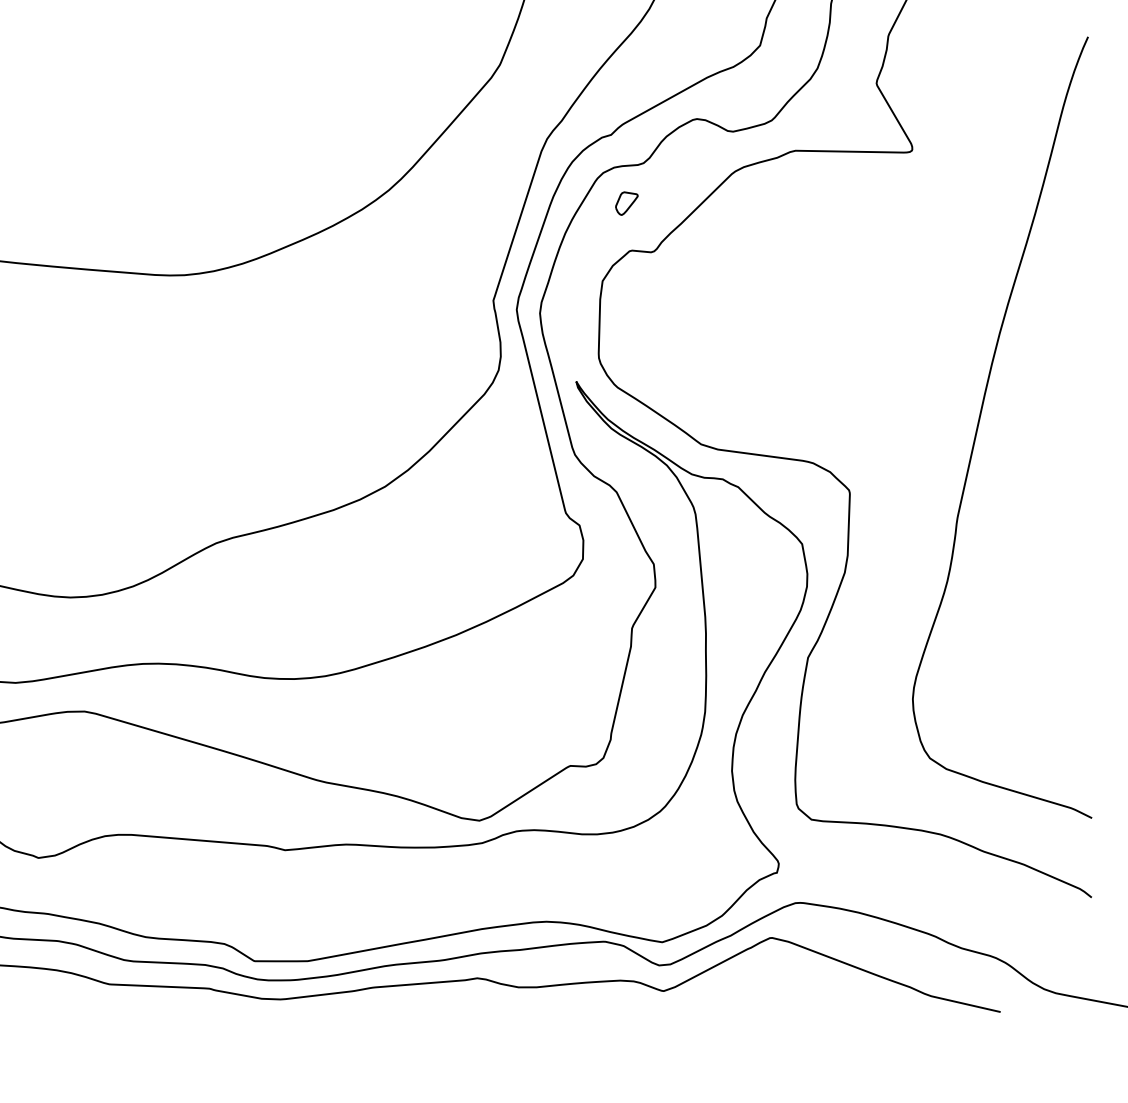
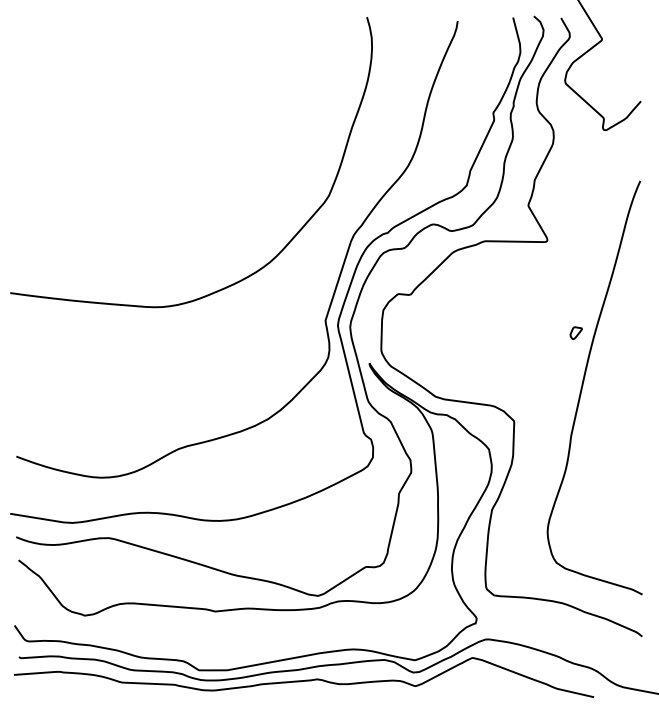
part: (625, 204) -> (575, 333), moved

